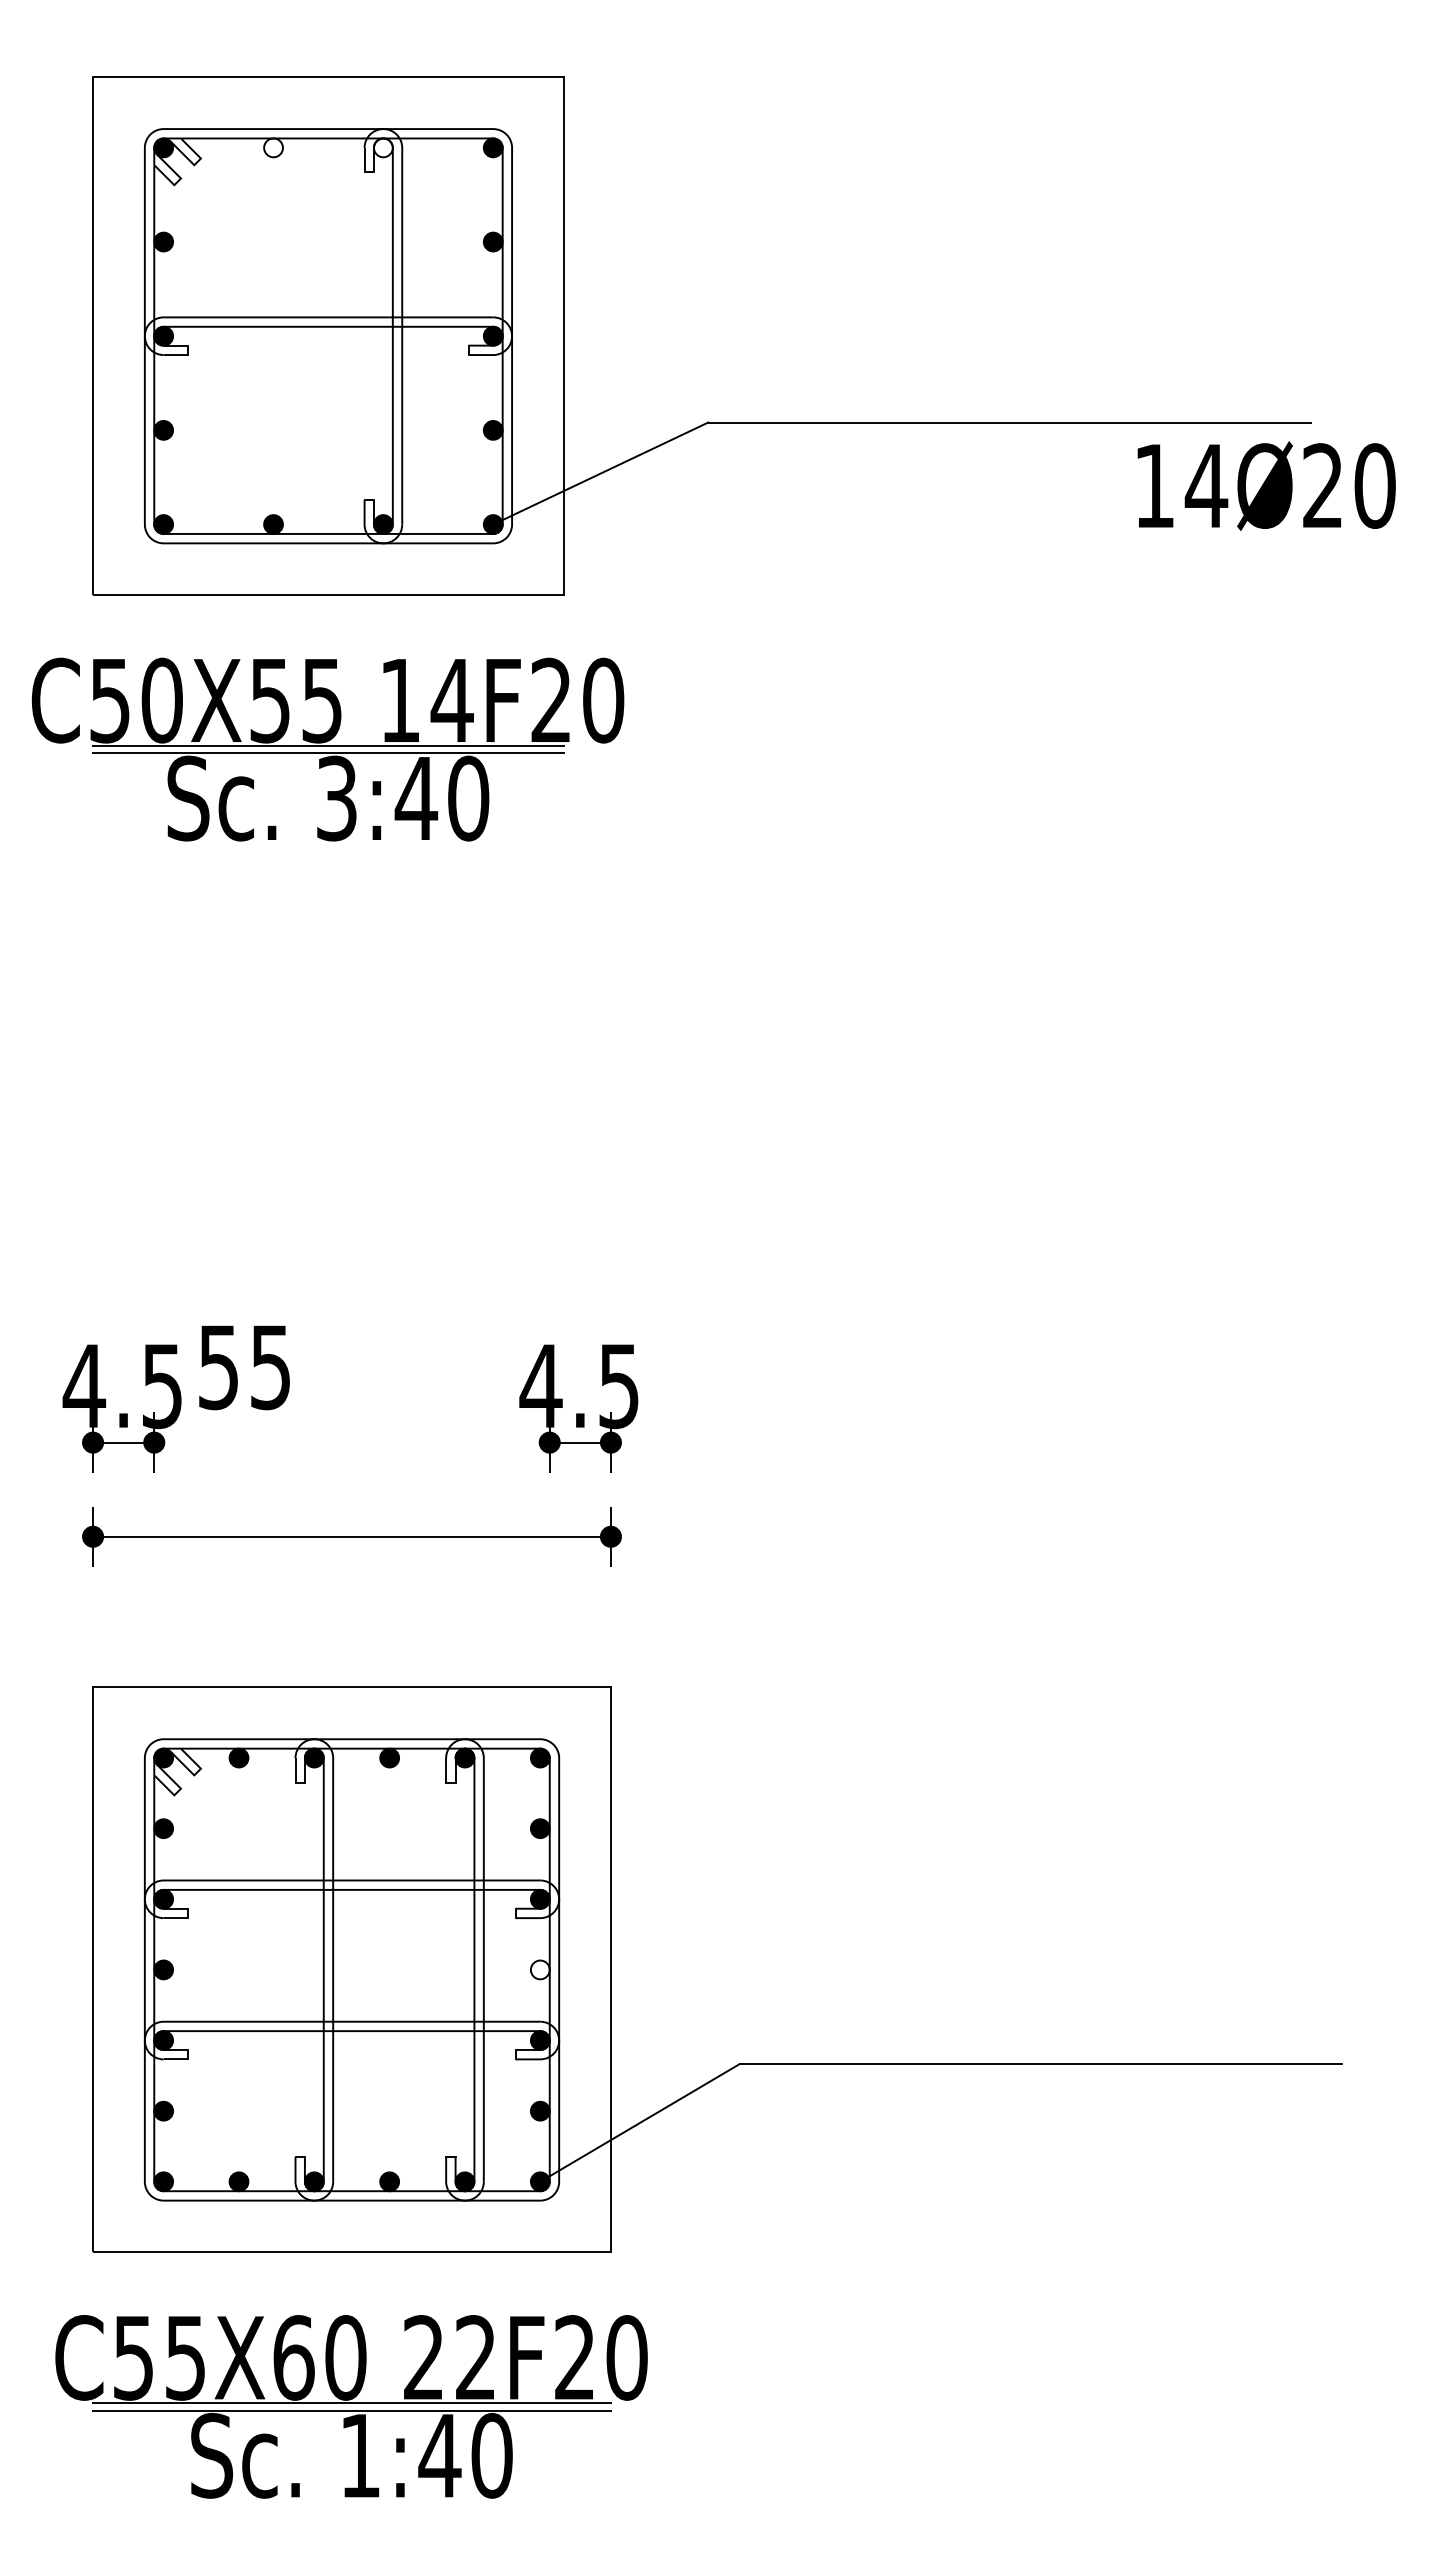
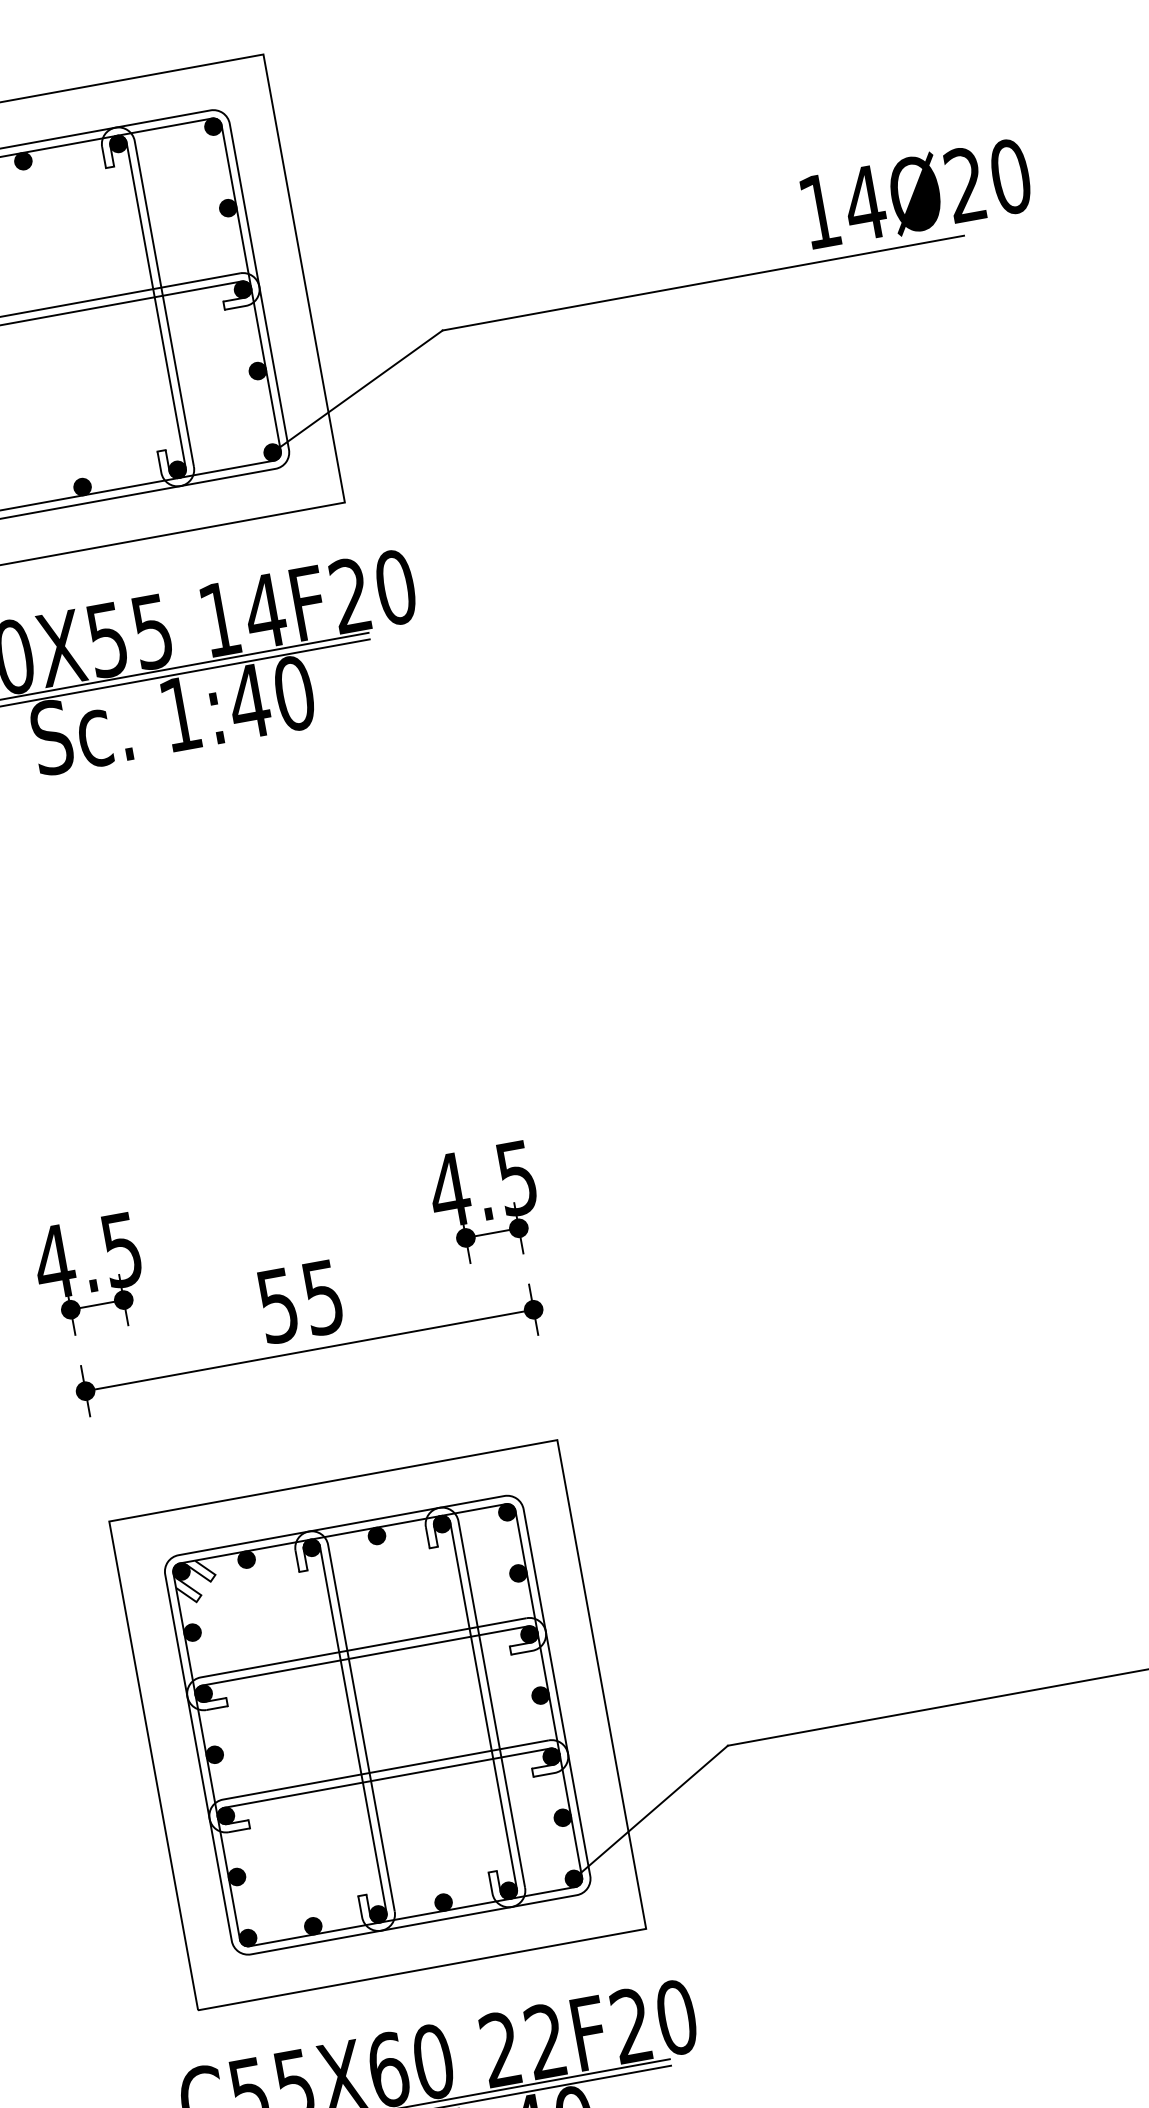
fill: (273, 147) -> (23, 160), added
fill: (382, 147) -> (117, 143), added
text: (1266, 485) -> (916, 193), moved
text: (336, 798) -> (180, 714), 3:40 -> 1:40
text: (244, 1367) -> (300, 1301), moved
fill: (539, 1969) -> (539, 1695), added

